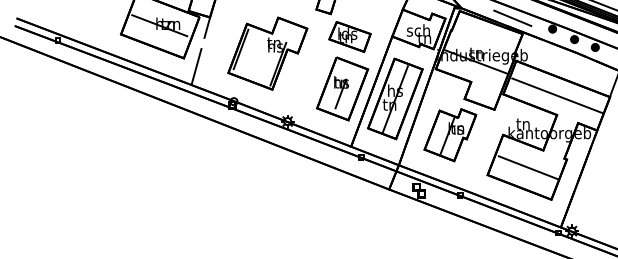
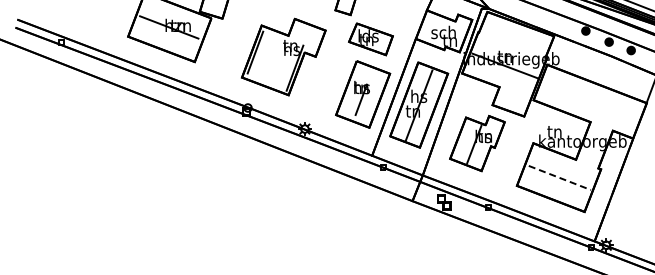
line: (512, 18) -> (543, 19), removed
line: (200, 51) -> (212, 54), removed
line: (556, 95) -> (590, 101), removed
line: (528, 168) -> (560, 178), solid -> dashed

